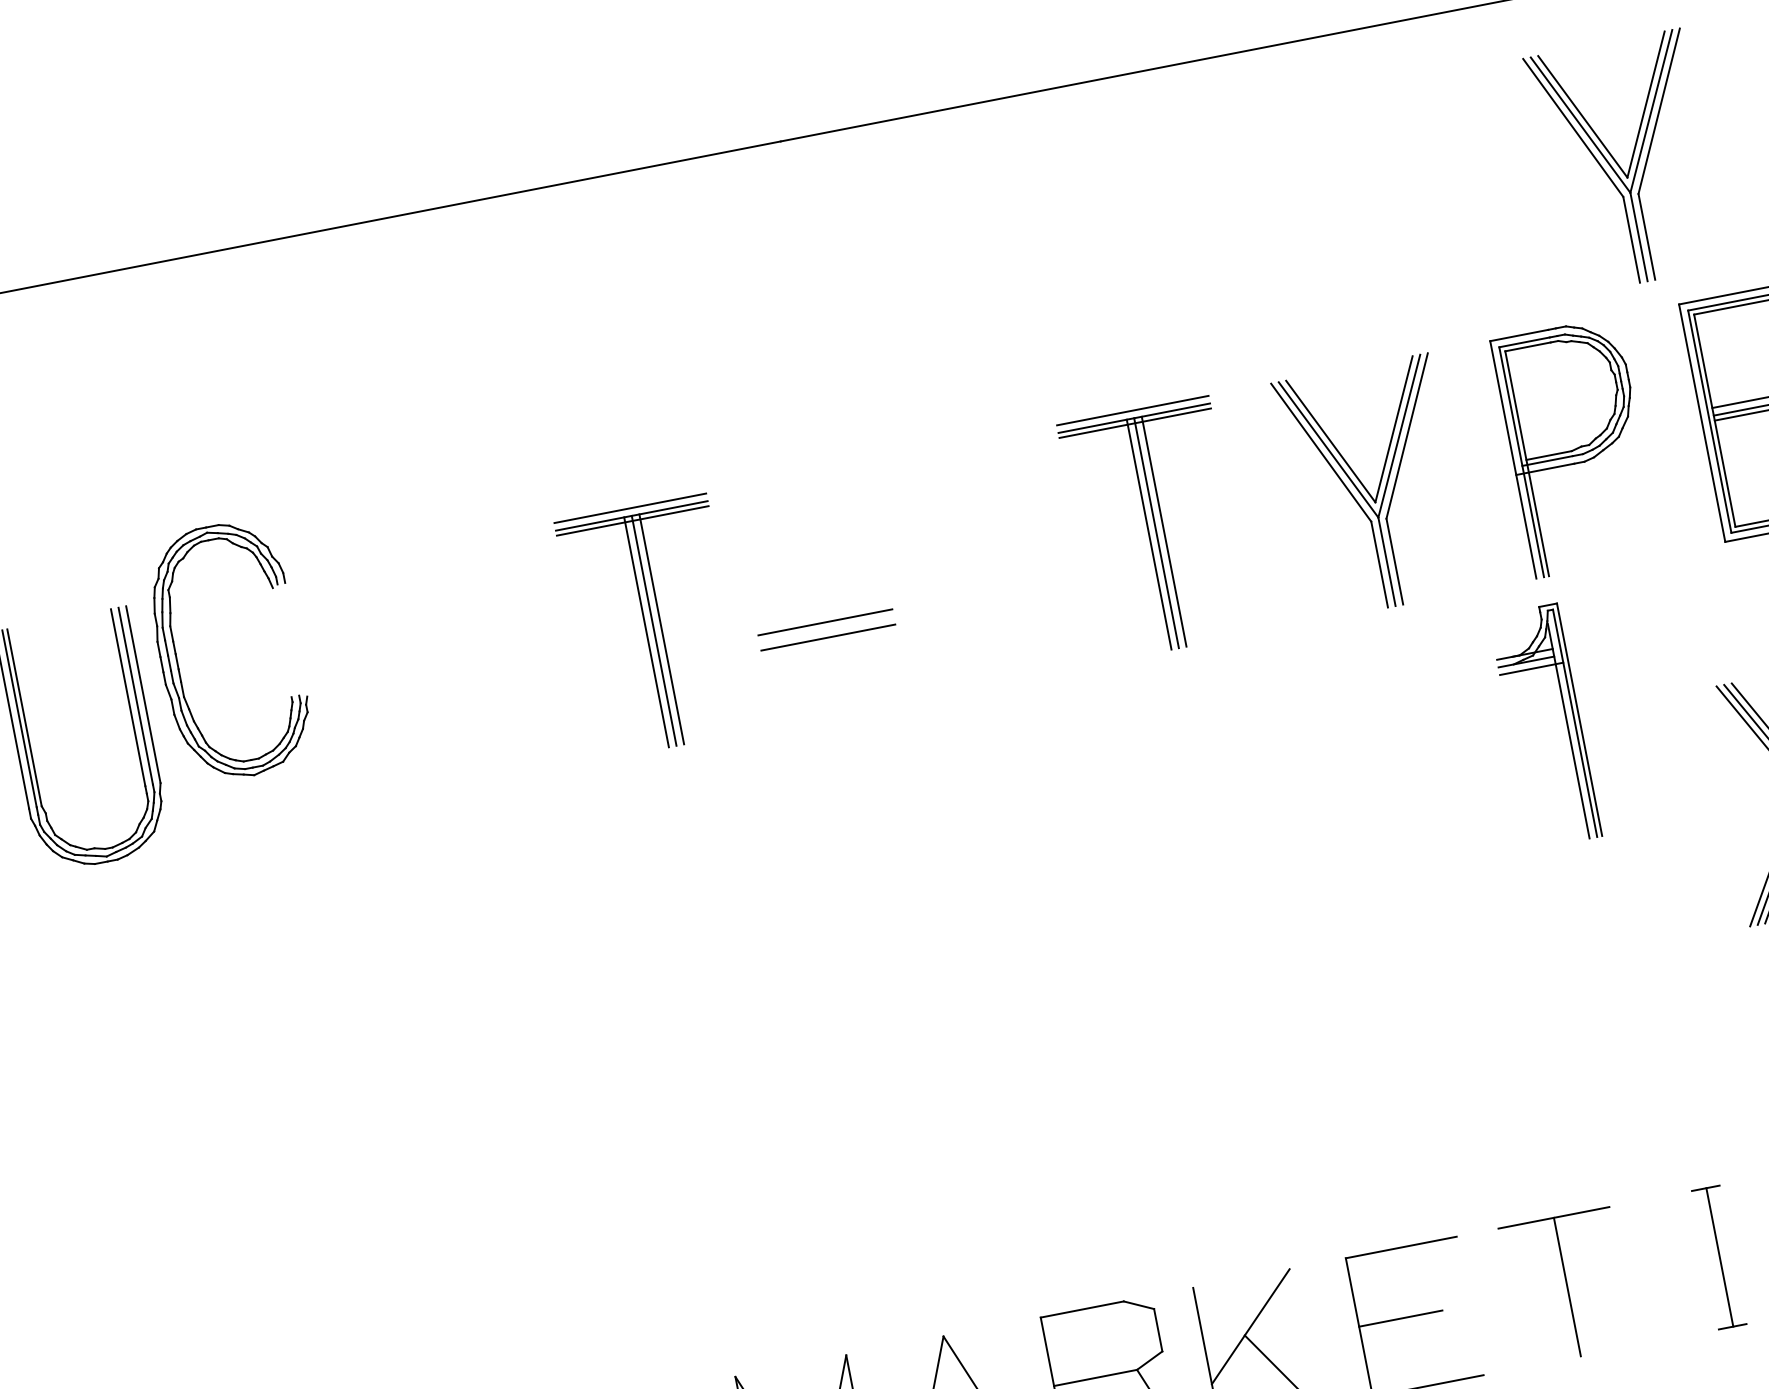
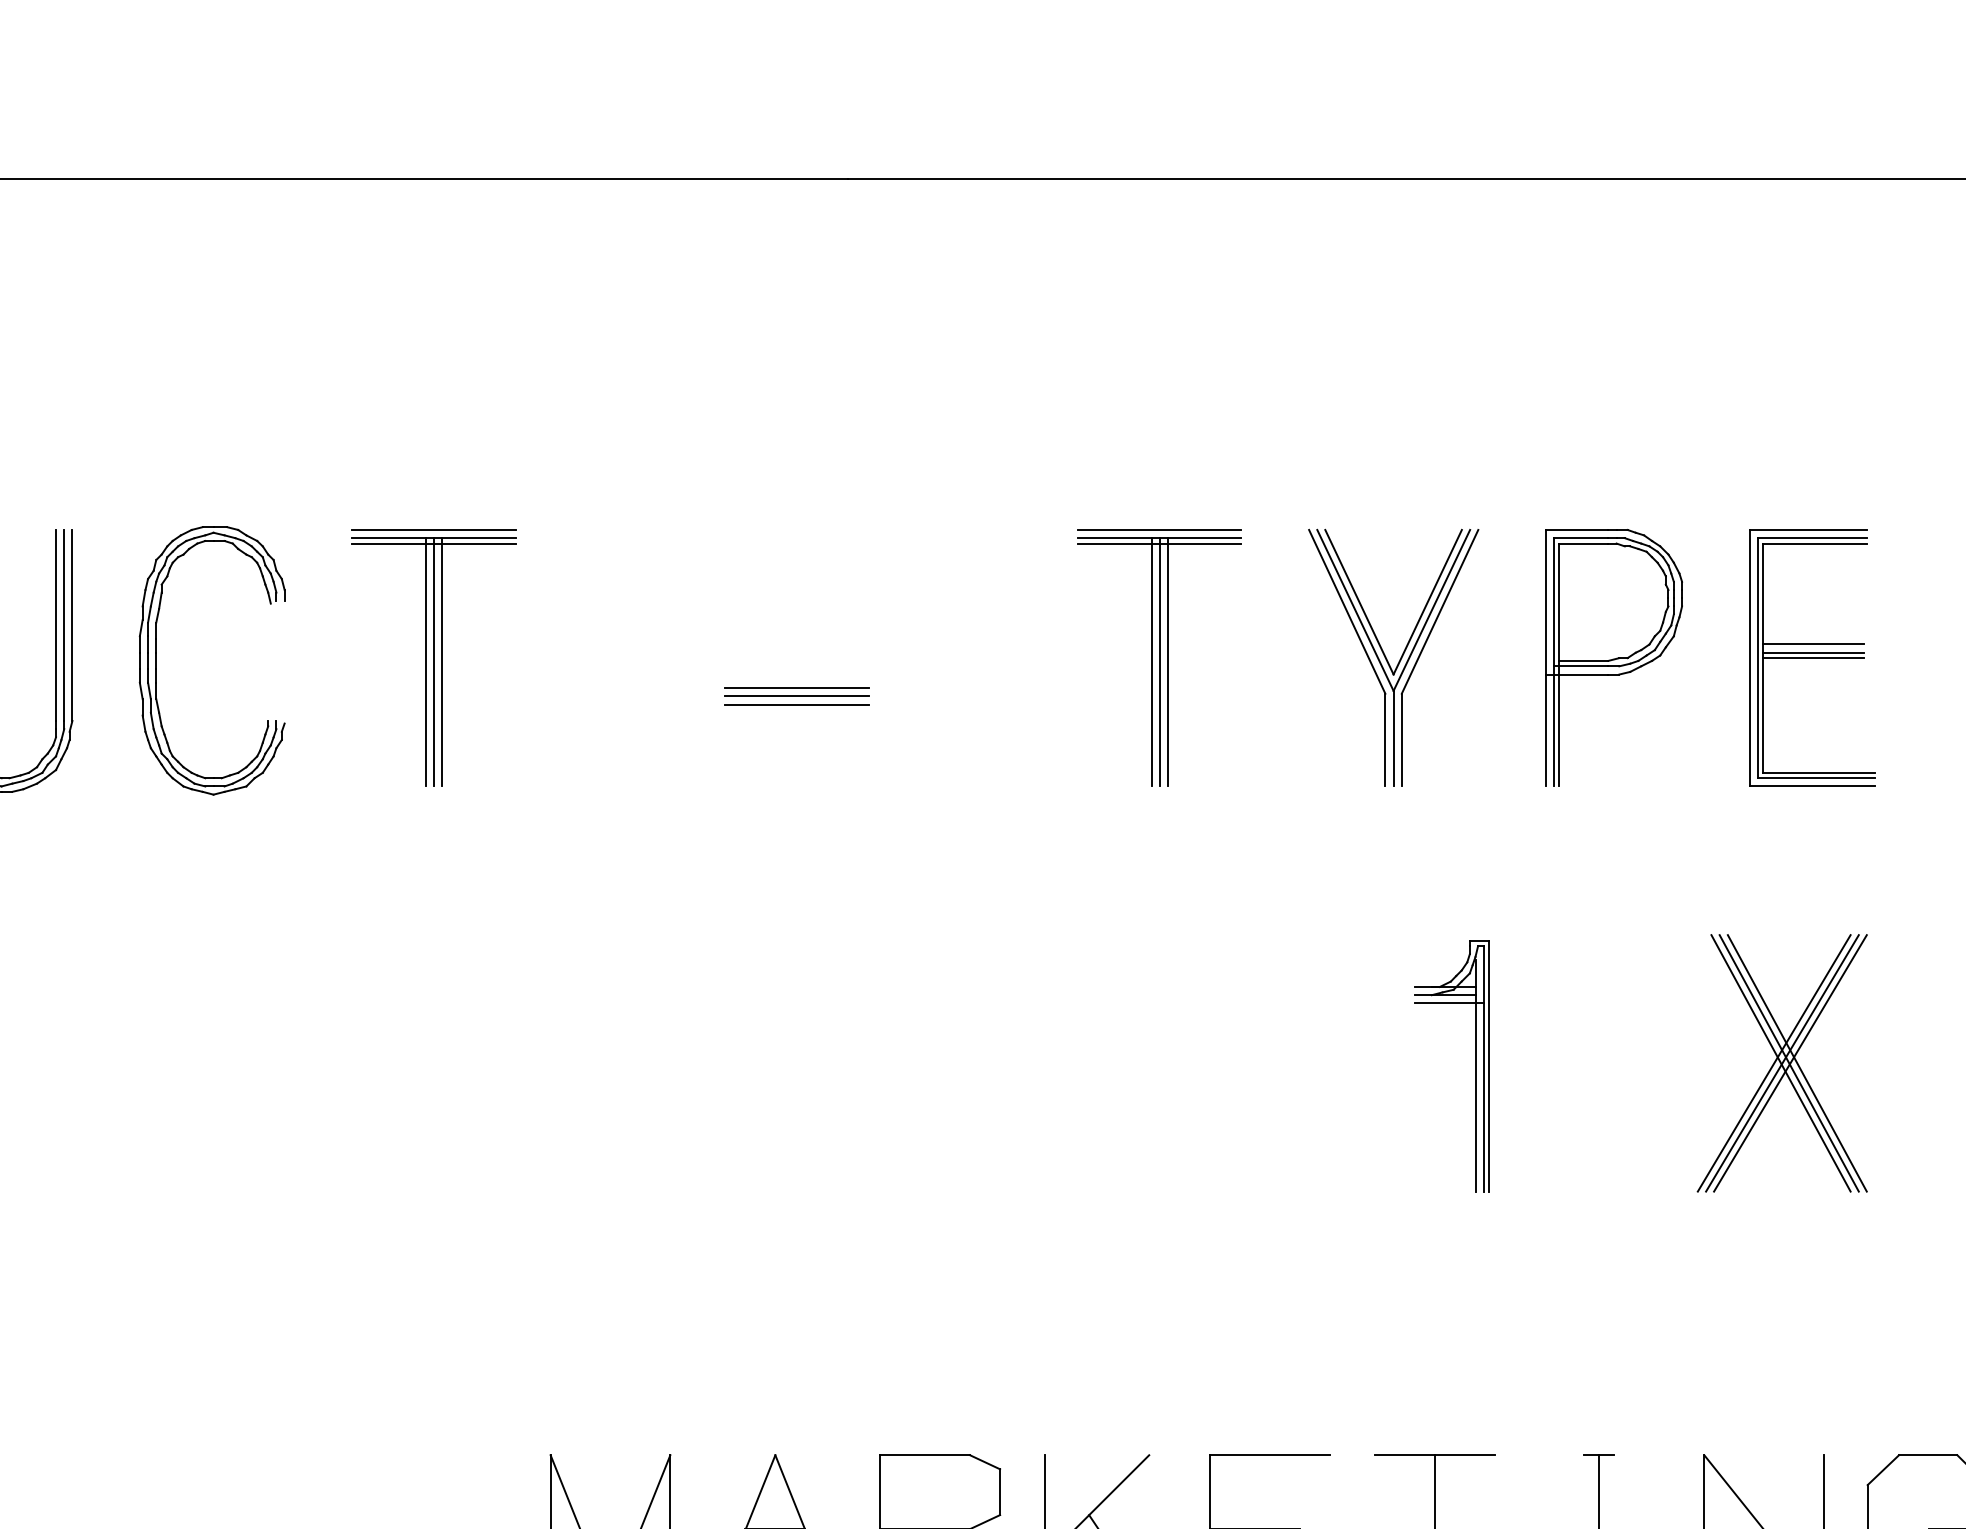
part: (1619, 164) -> (1715, 372), removed
part: (652, 626) -> (433, 657), moved
line: (826, 630) -> (796, 696), added
part: (177, 661) -> (156, 660), moved
part: (1567, 722) -> (1475, 1066), moved

